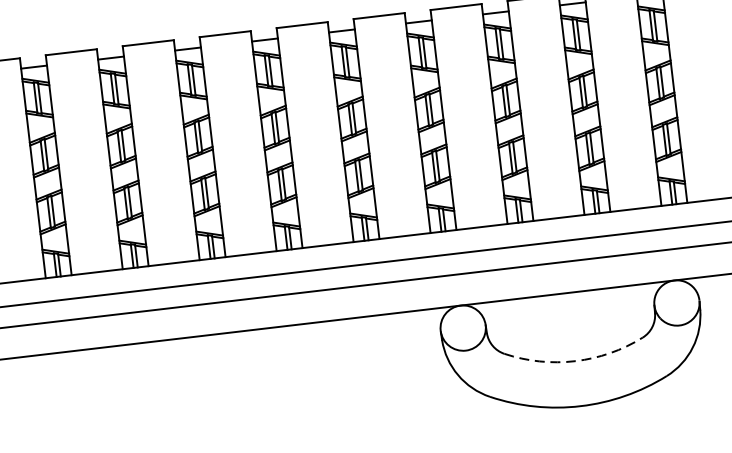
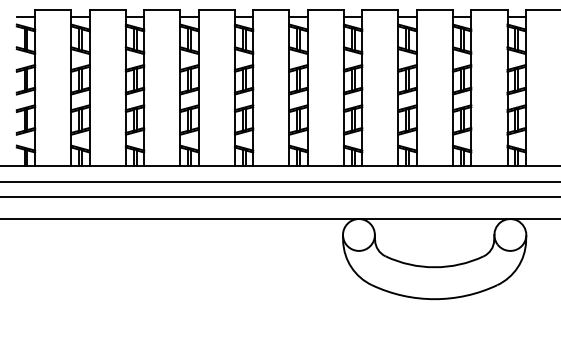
arc: (575, 361) -> (434, 267), dashed -> solid

